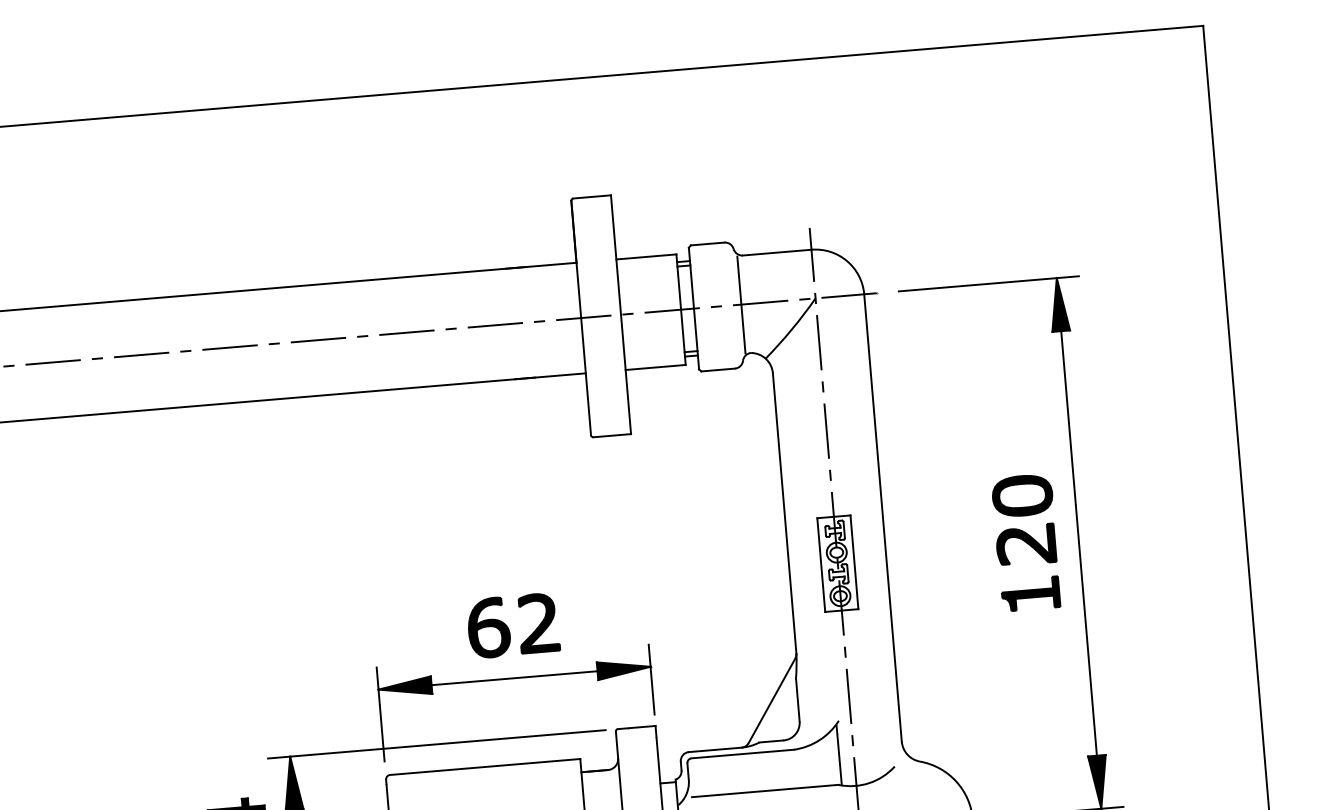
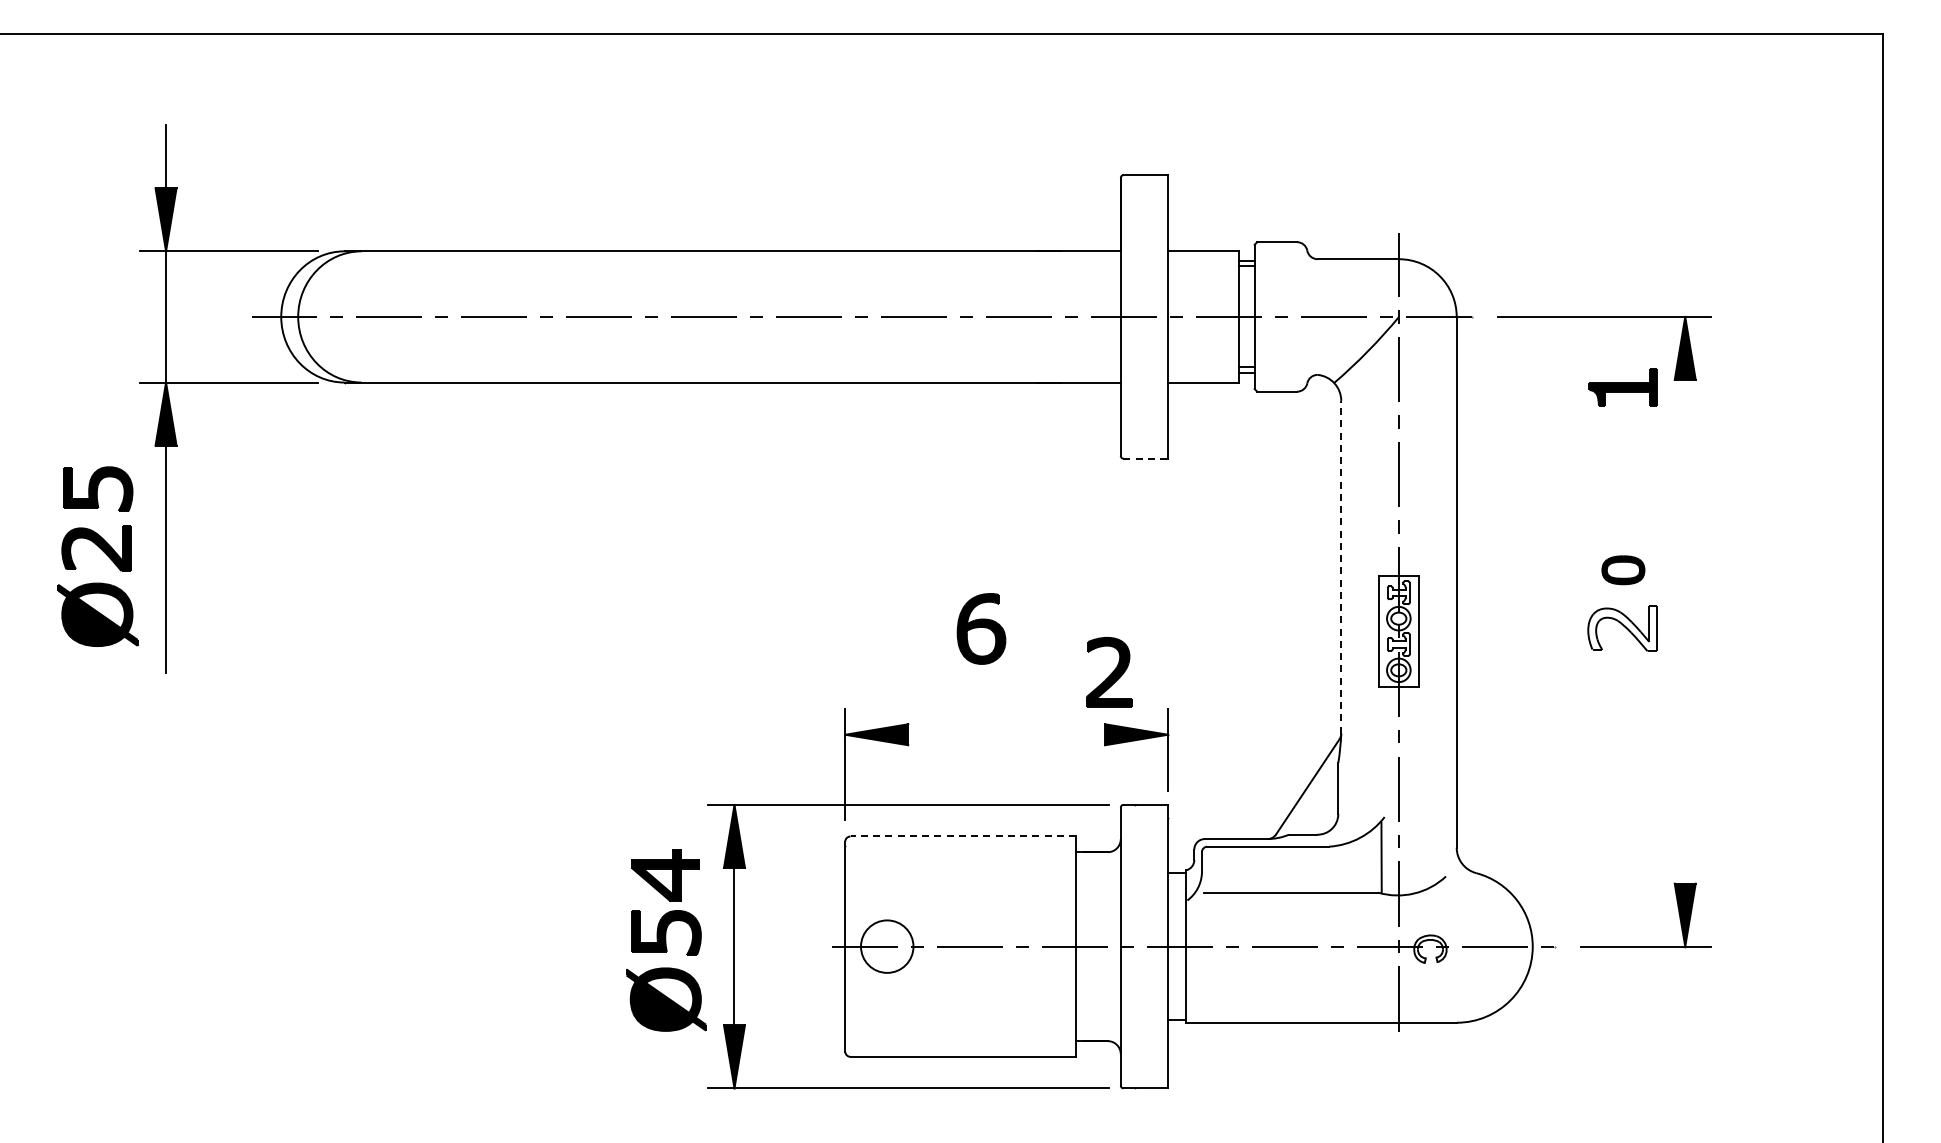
line: (741, 305) -> (1310, 317), removed
line: (612, 435) -> (1146, 458), solid -> dashed
part: (1022, 496) -> (1623, 570), size x0.6
line: (784, 512) -> (1341, 566), solid -> dashed
line: (1079, 543) -> (1685, 631), removed
fill: (1025, 545) -> (1622, 628), removed
part: (1030, 593) -> (1622, 387), moved
part: (538, 623) -> (1109, 672), moved
part: (488, 627) -> (981, 628), moved
line: (514, 678) -> (1006, 734), removed
line: (485, 767) -> (963, 836), solid -> dashed

